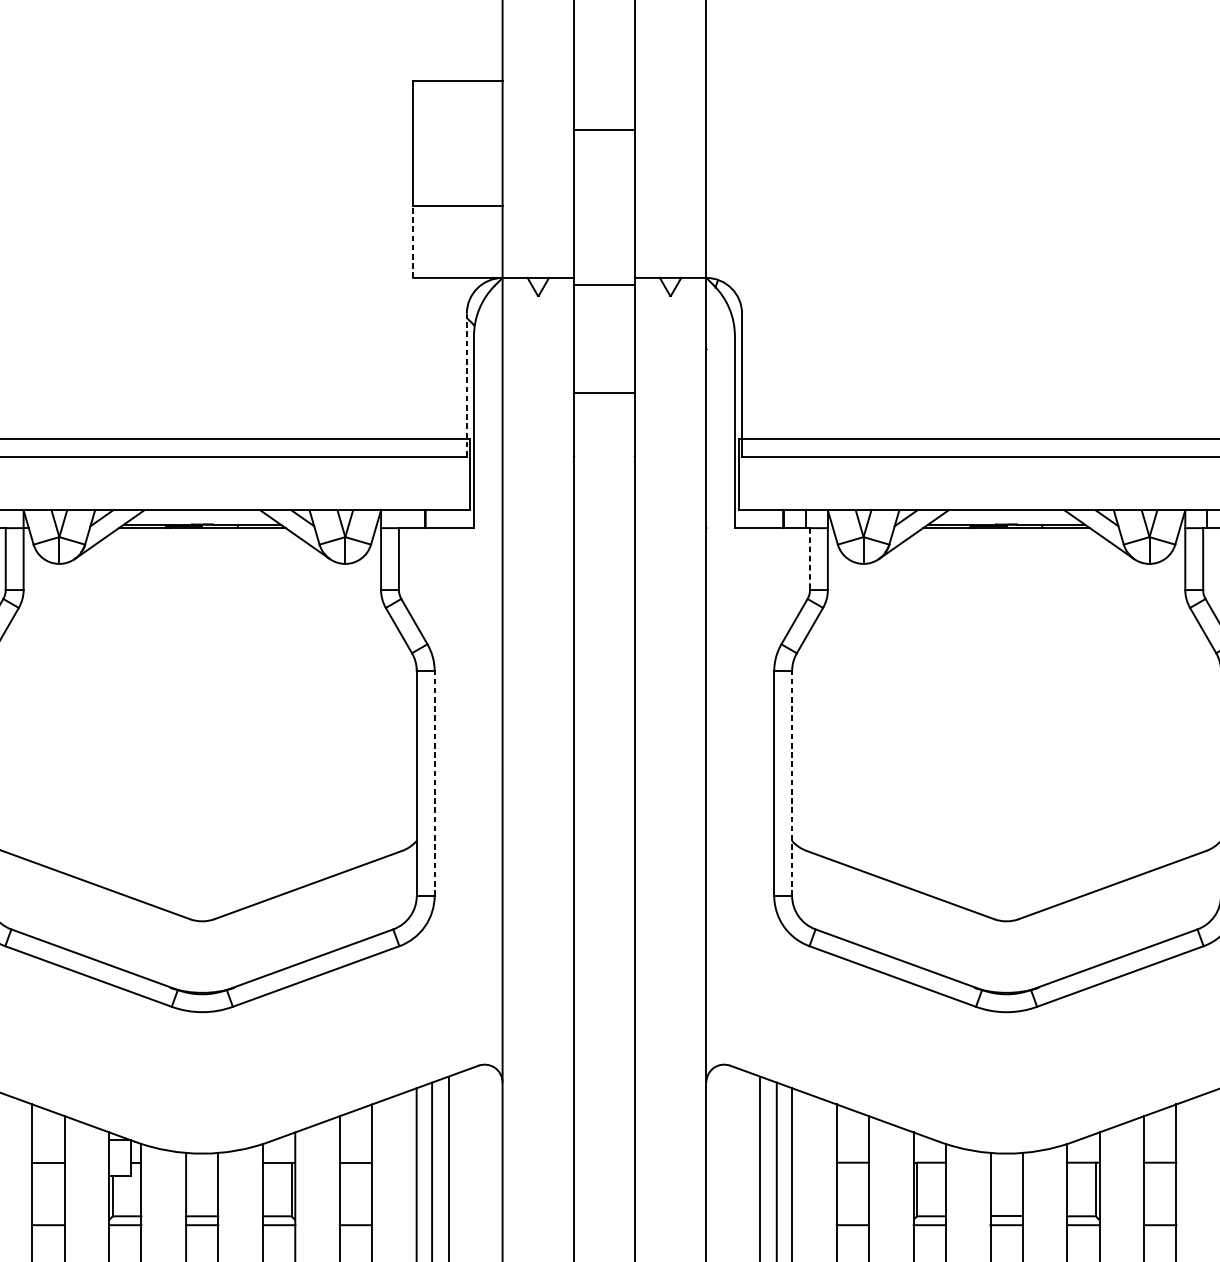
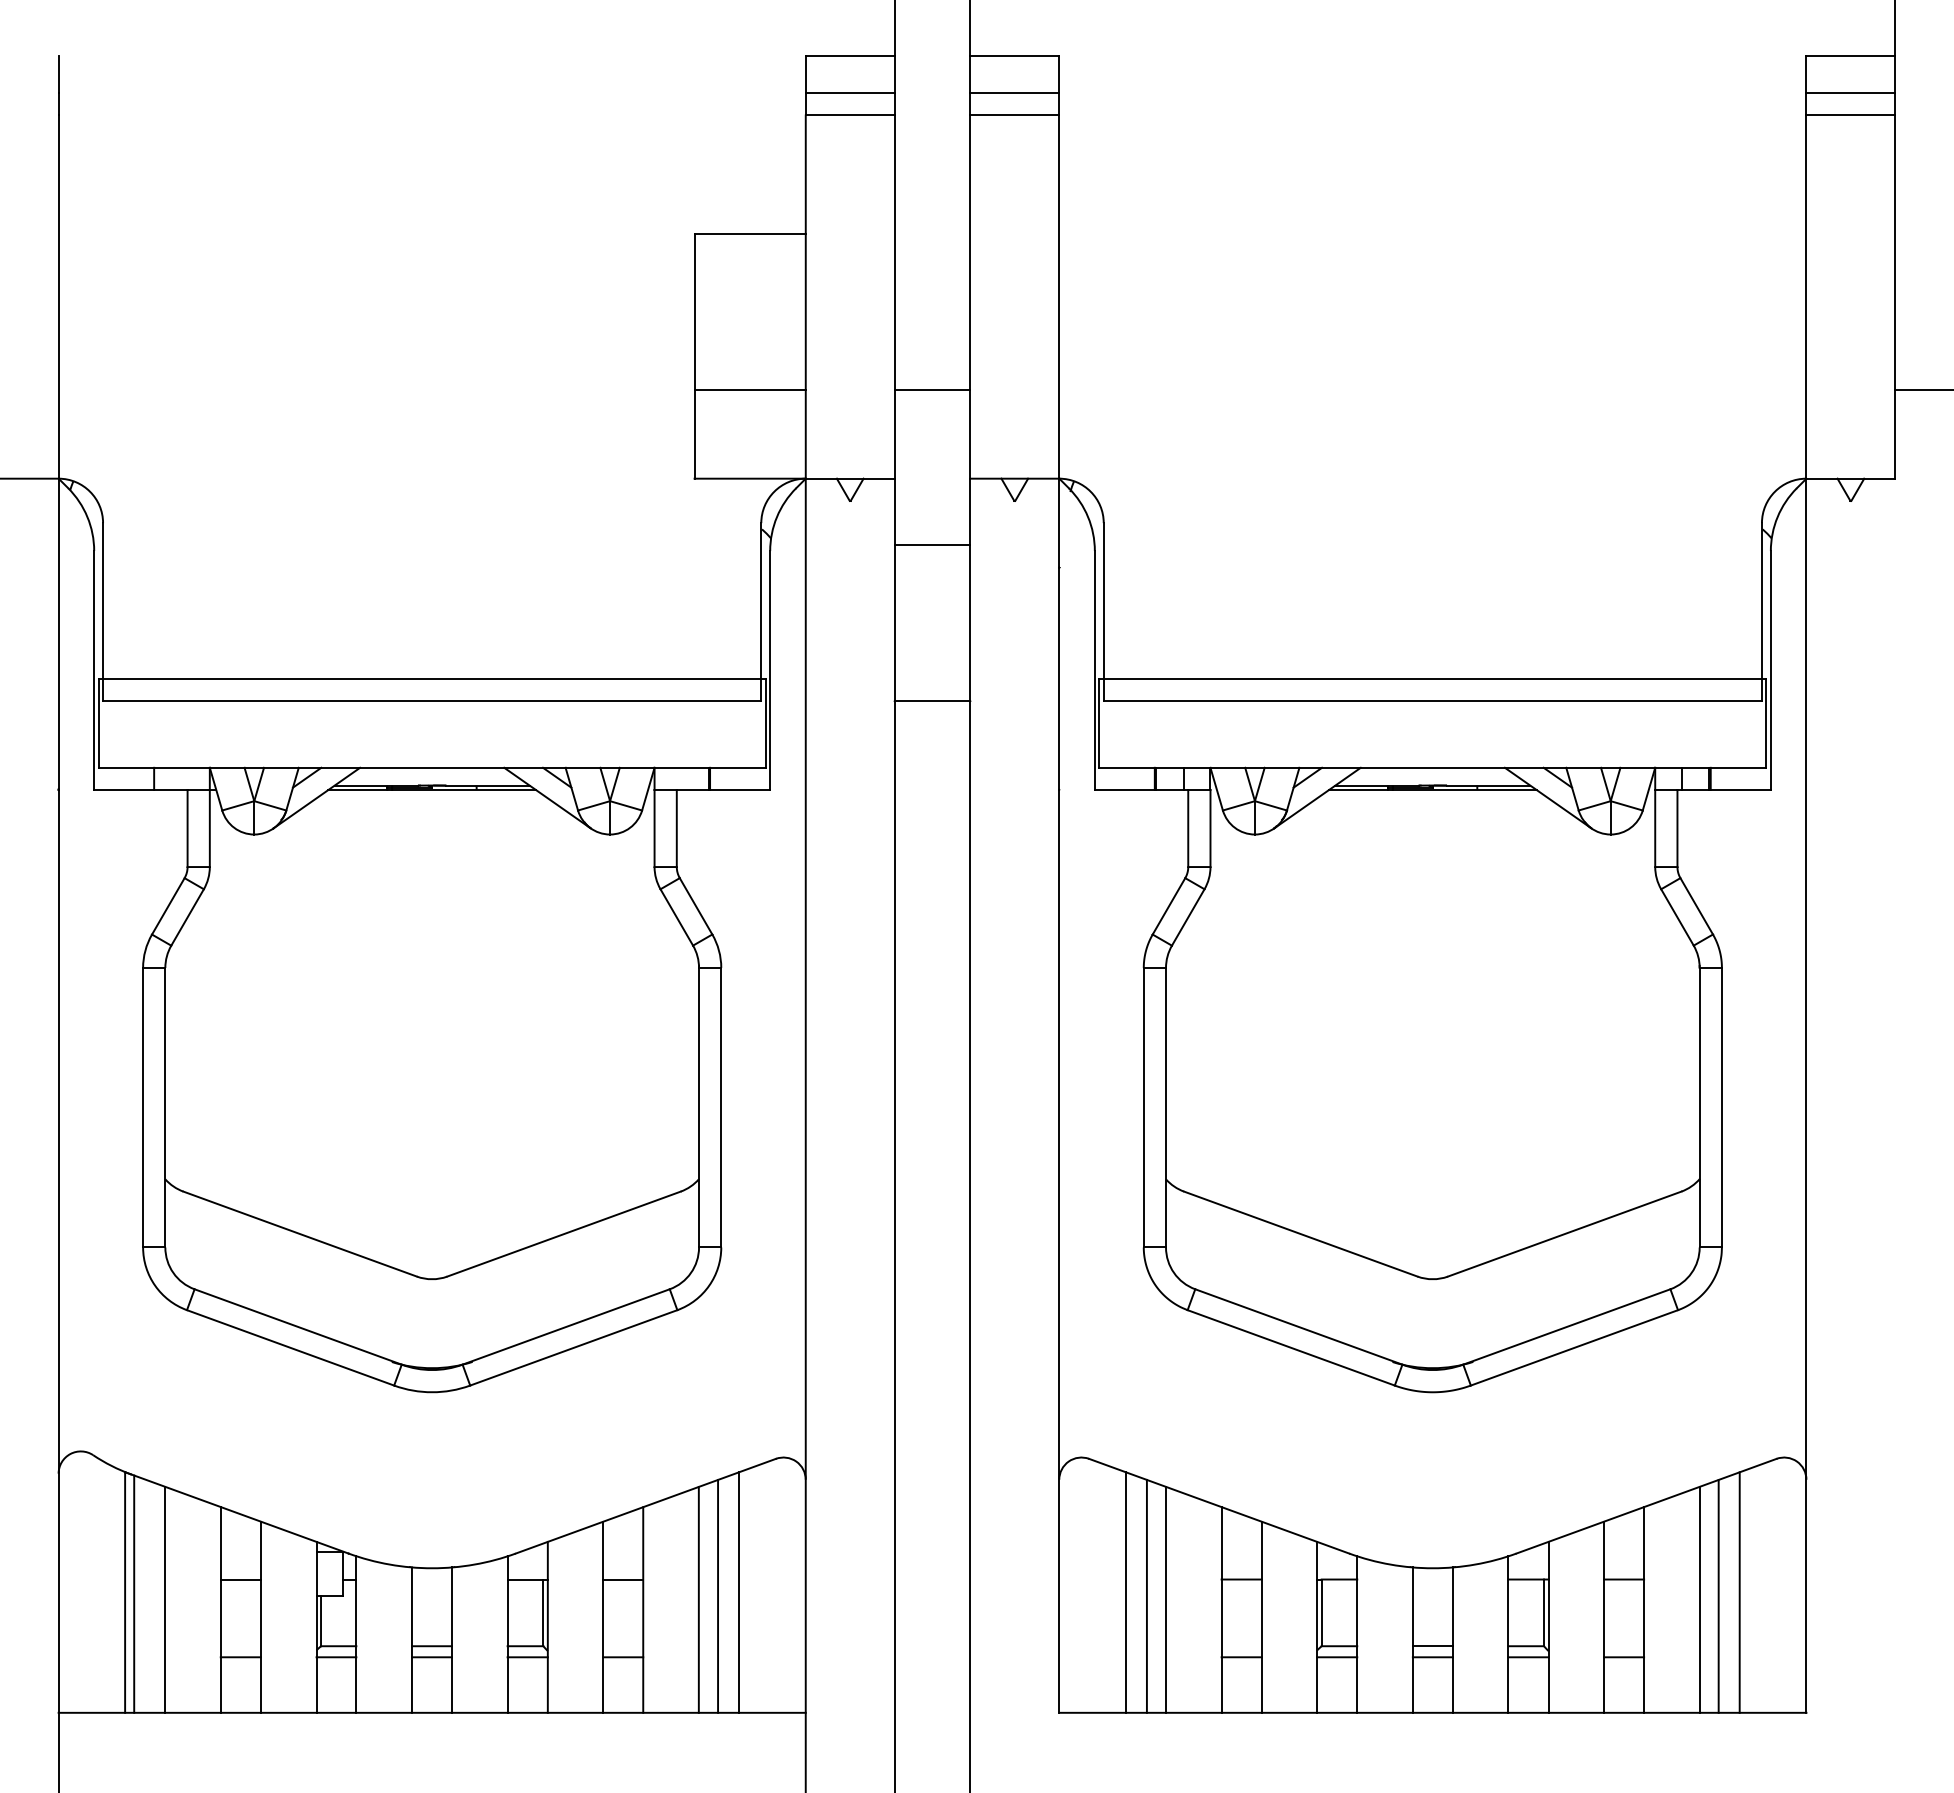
line: (604, 129) -> (932, 389), moved
line: (413, 241) -> (694, 433), dashed -> solid
line: (604, 285) -> (932, 545), moved
line: (467, 385) -> (761, 612), dashed -> solid
line: (604, 393) -> (932, 701), moved
line: (810, 559) -> (1188, 828), dashed -> solid
line: (434, 783) -> (721, 1107), dashed -> solid
line: (792, 783) -> (1166, 1107), dashed -> solid

